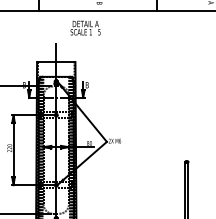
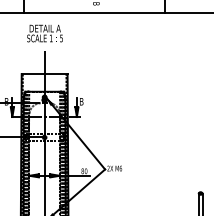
text: (85, 27) -> (44, 32), moved

